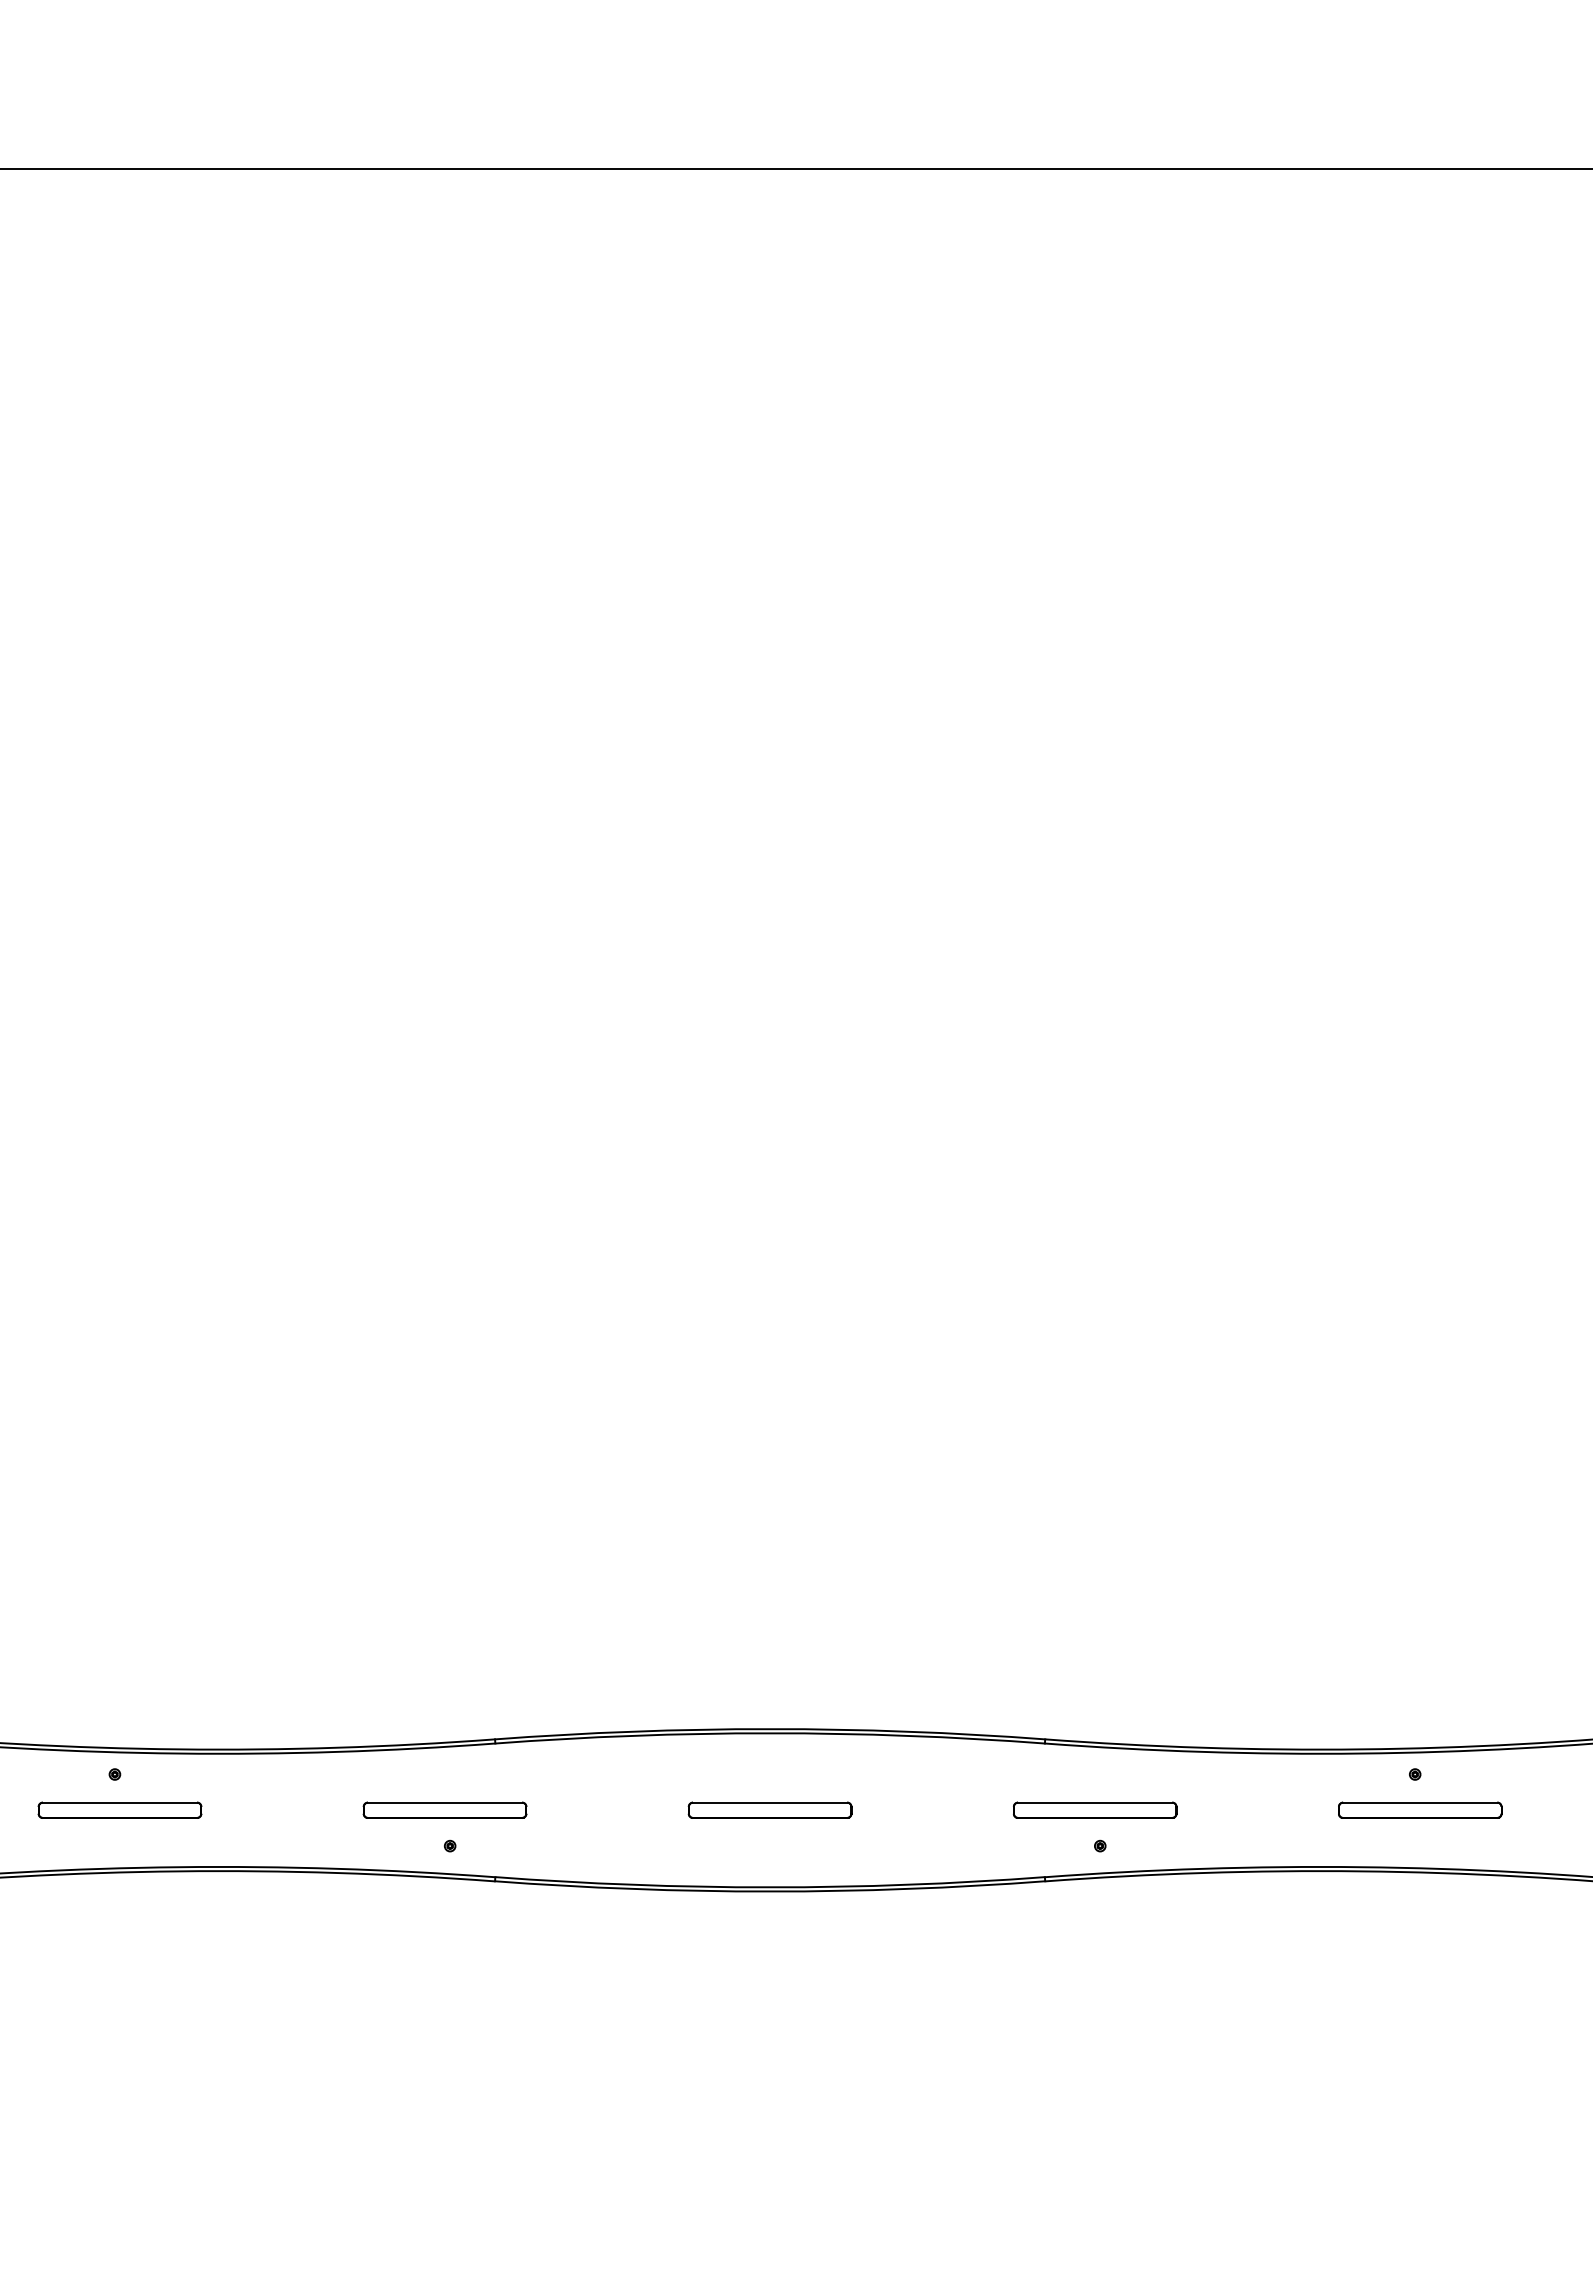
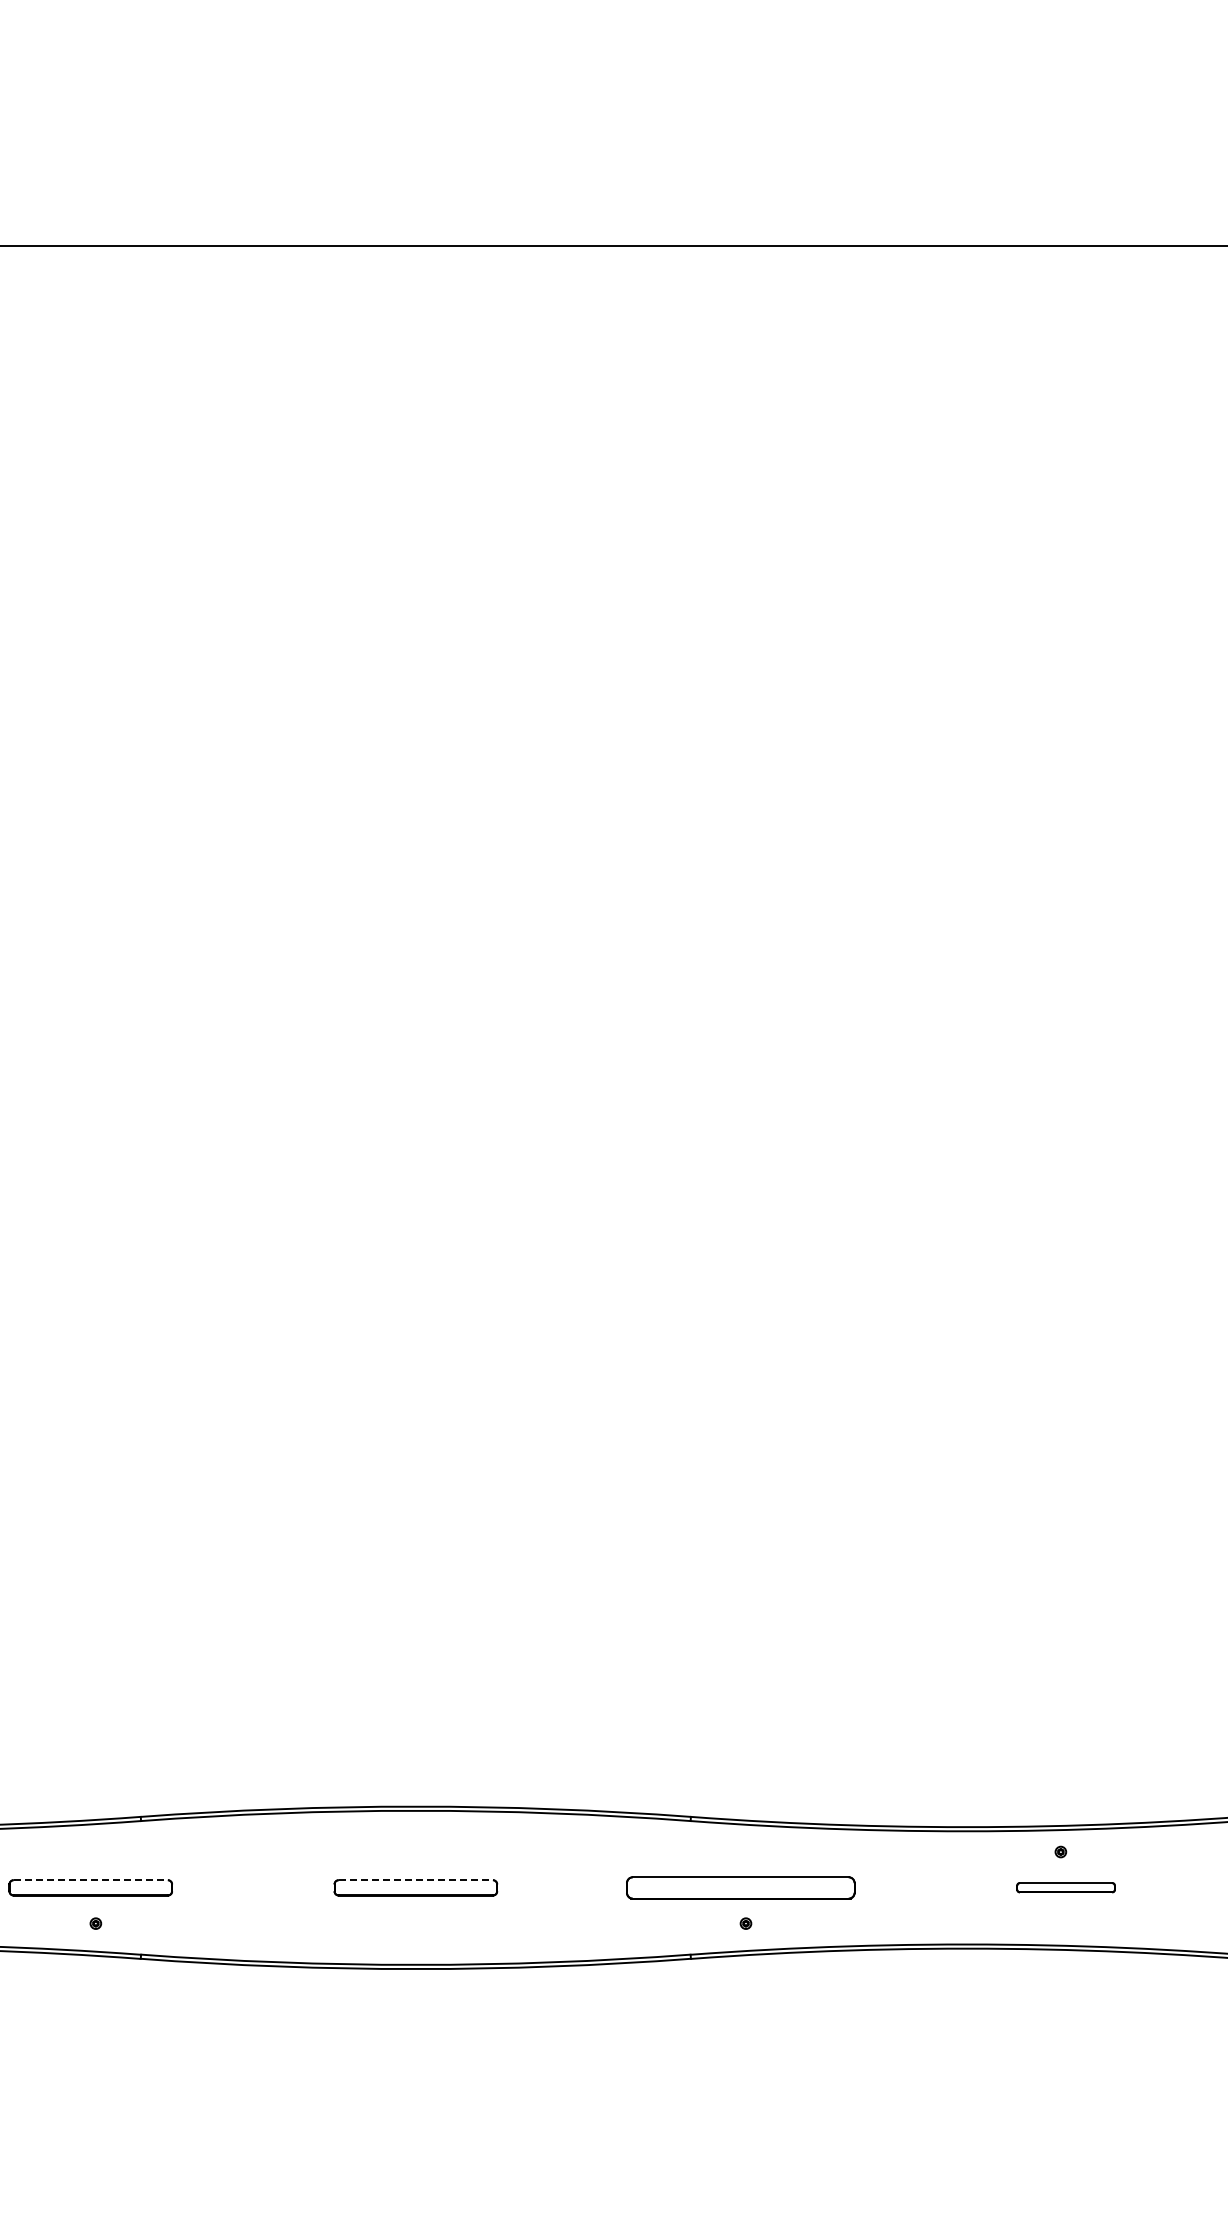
line: (445, 1802) -> (91, 1880), solid -> dashed
line: (770, 1802) -> (416, 1880), solid -> dashed
part: (1095, 1809) -> (741, 1887), size x1.4
part: (1420, 1809) -> (1066, 1887), size x0.6

